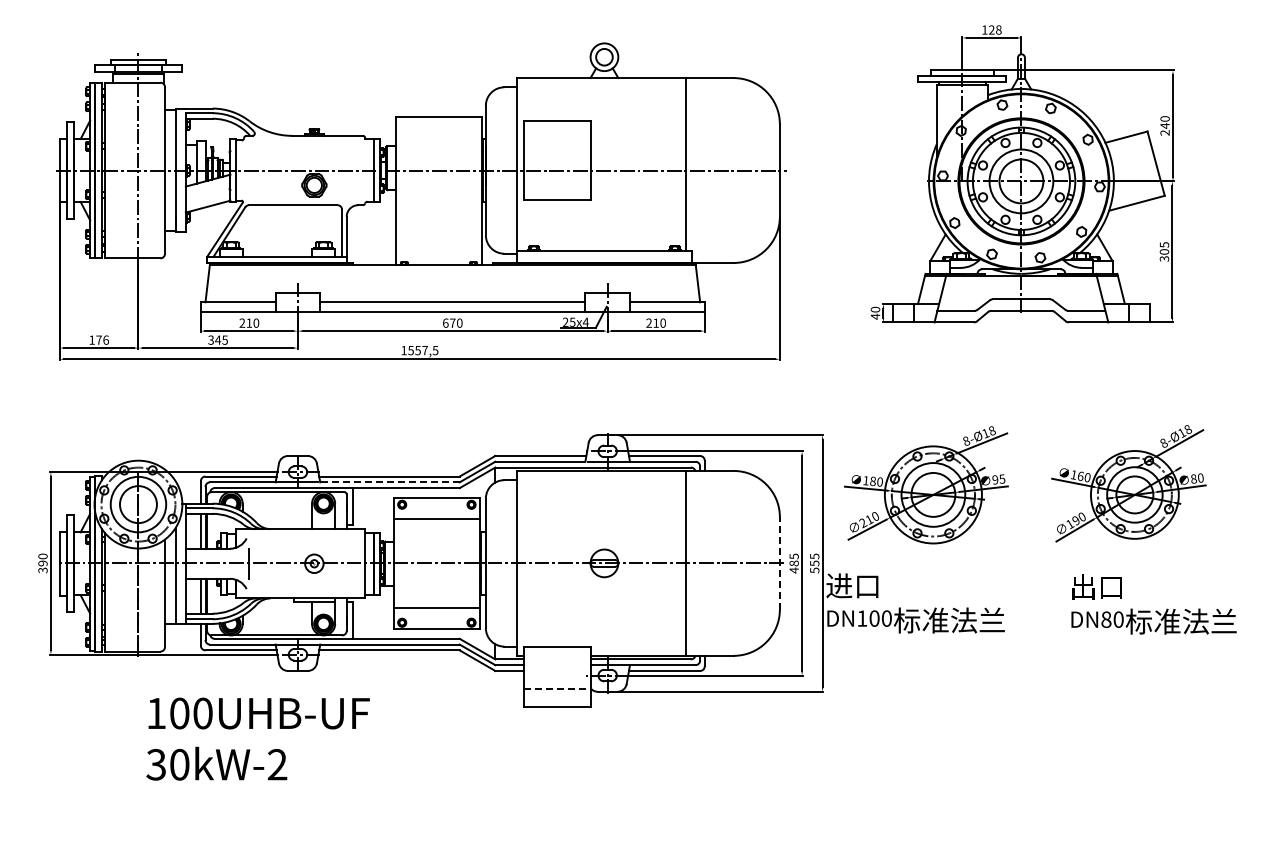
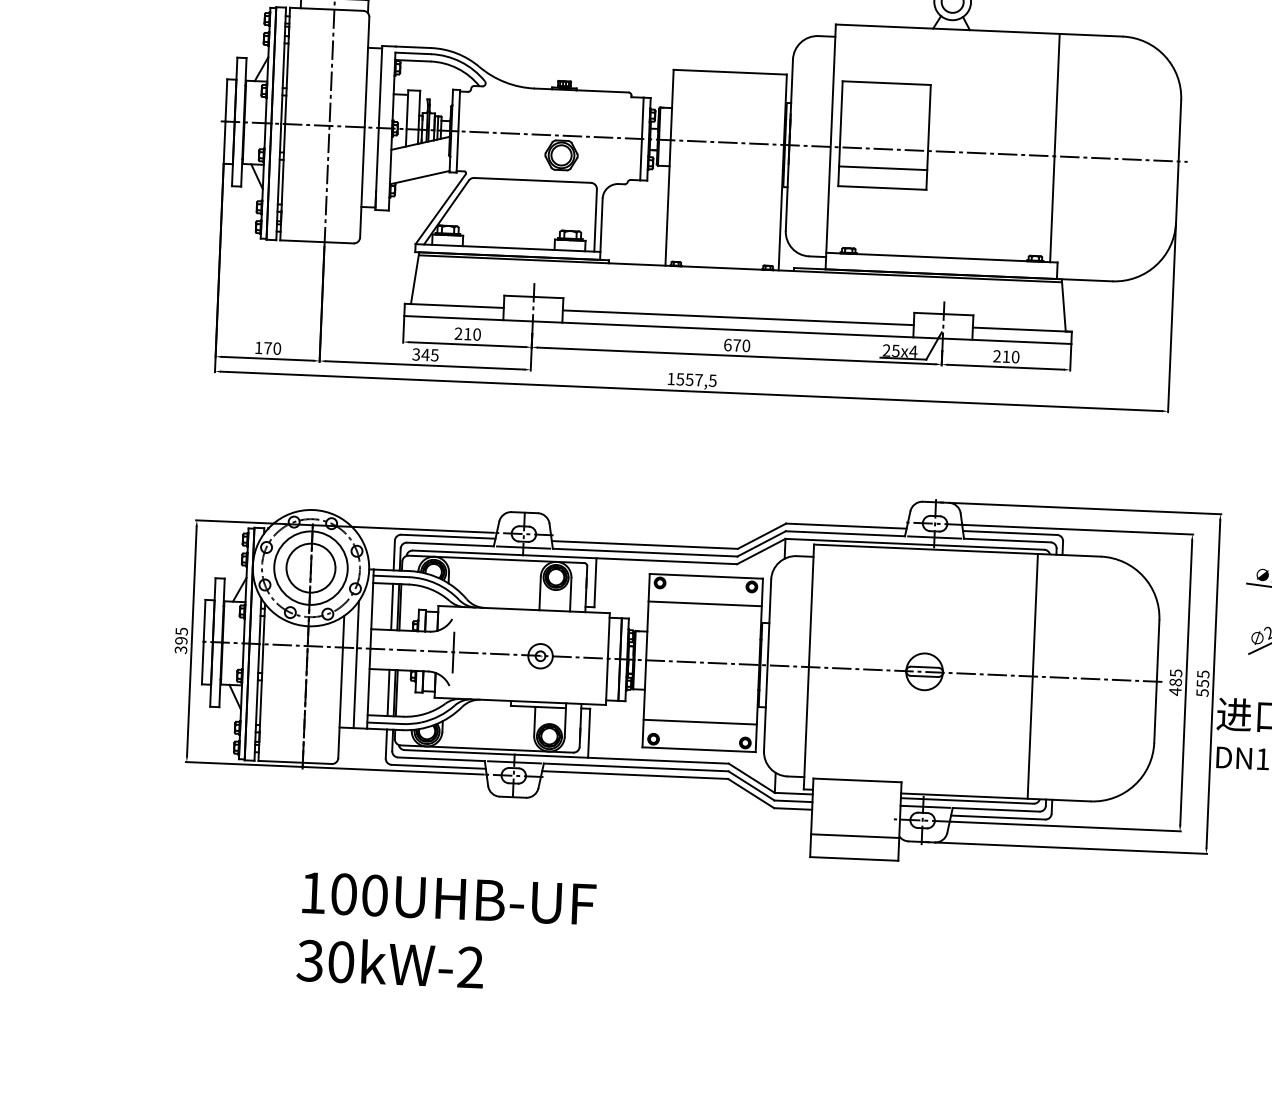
line: (557, 184) -> (883, 167), added
text: (105, 339) -> (276, 347), 176 -> 170
line: (389, 482) -> (644, 552), dashed -> solid
text: (42, 556) -> (181, 631), 390 -> 395
line: (779, 562) -> (1156, 680), dashed -> solid
line: (557, 689) -> (855, 836), dashed -> solid
text: (257, 738) -> (445, 931), moved

